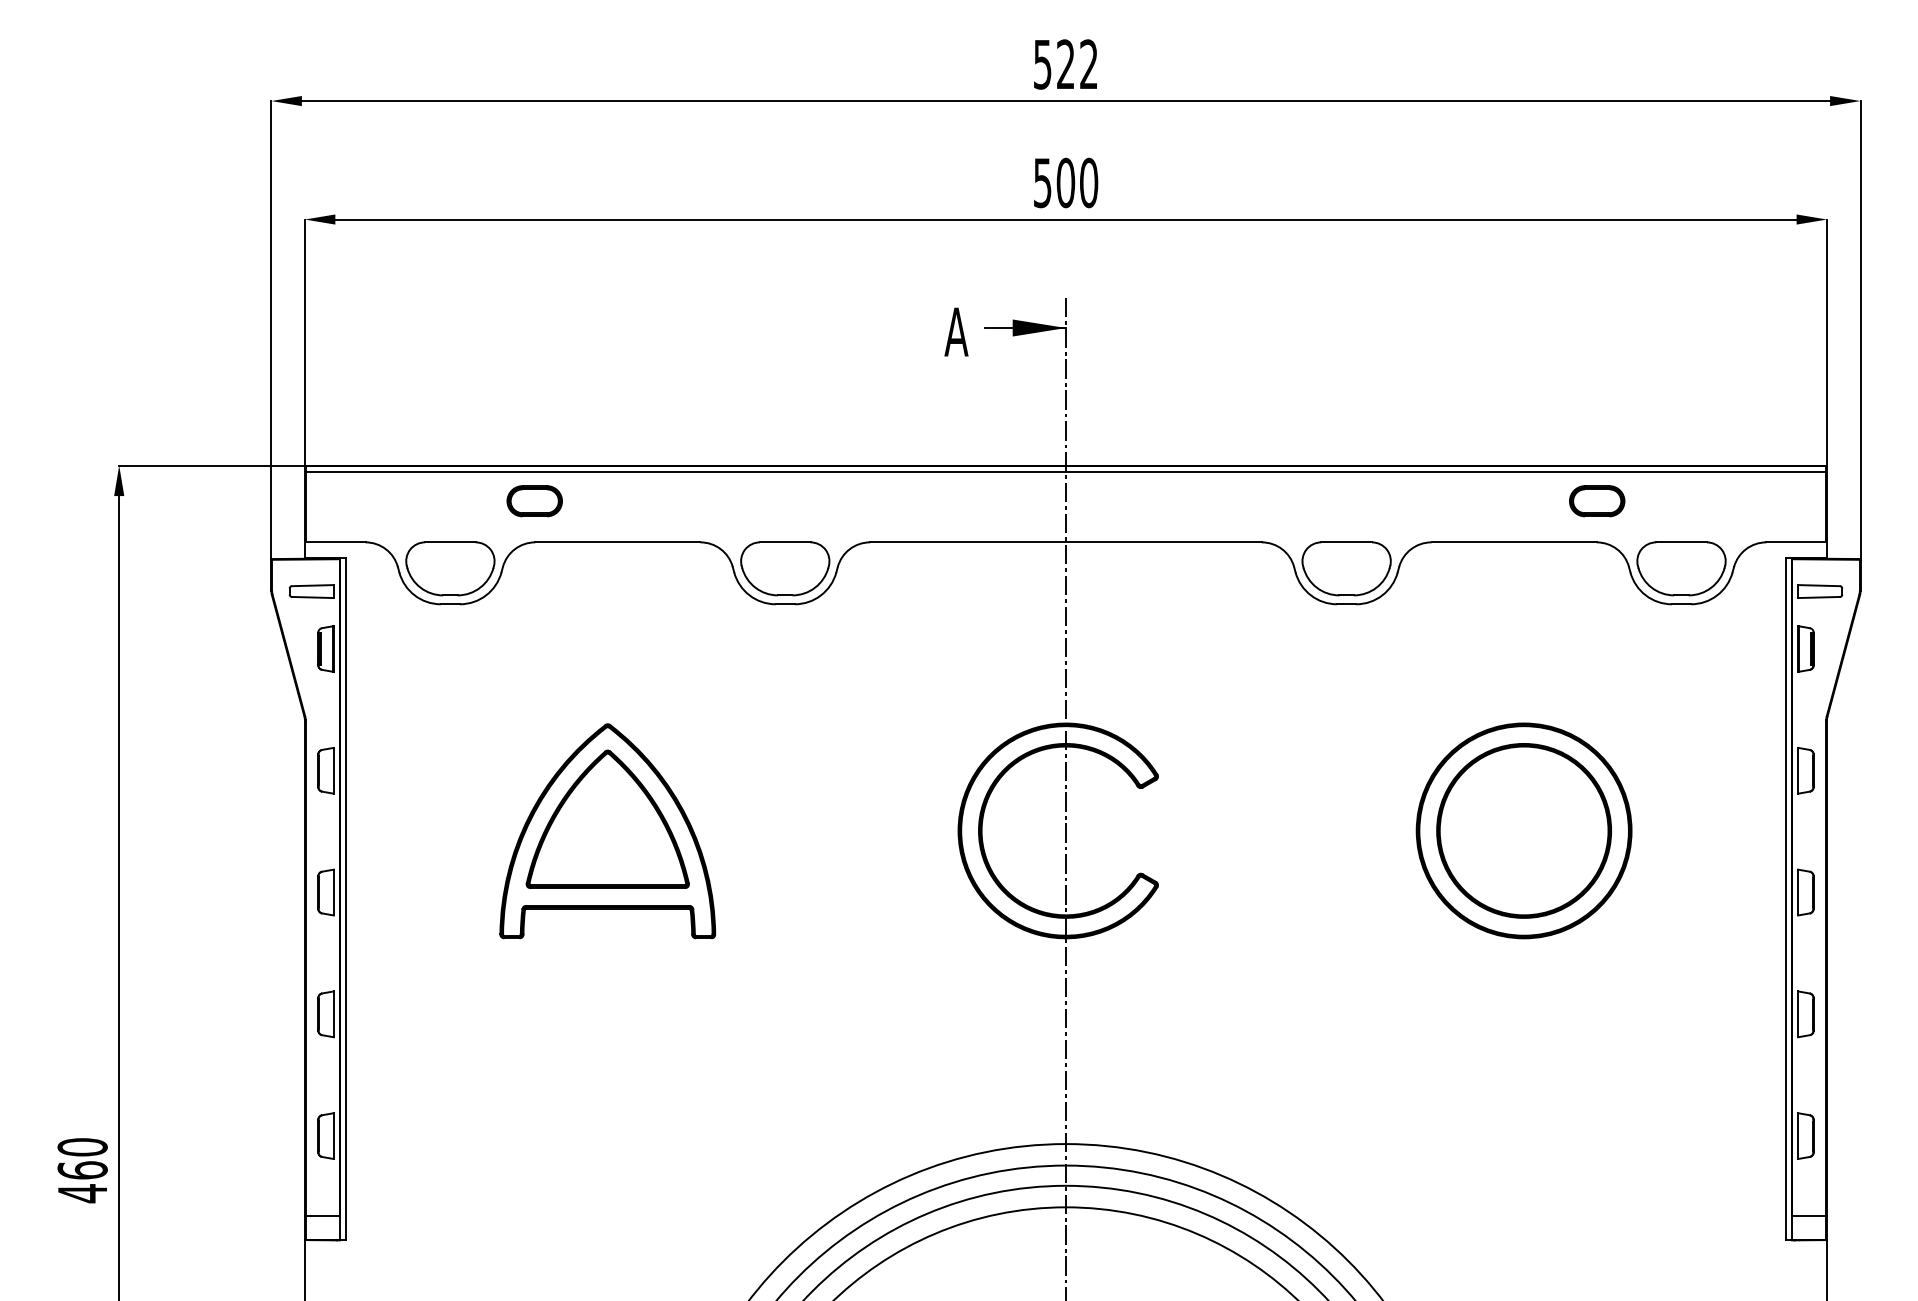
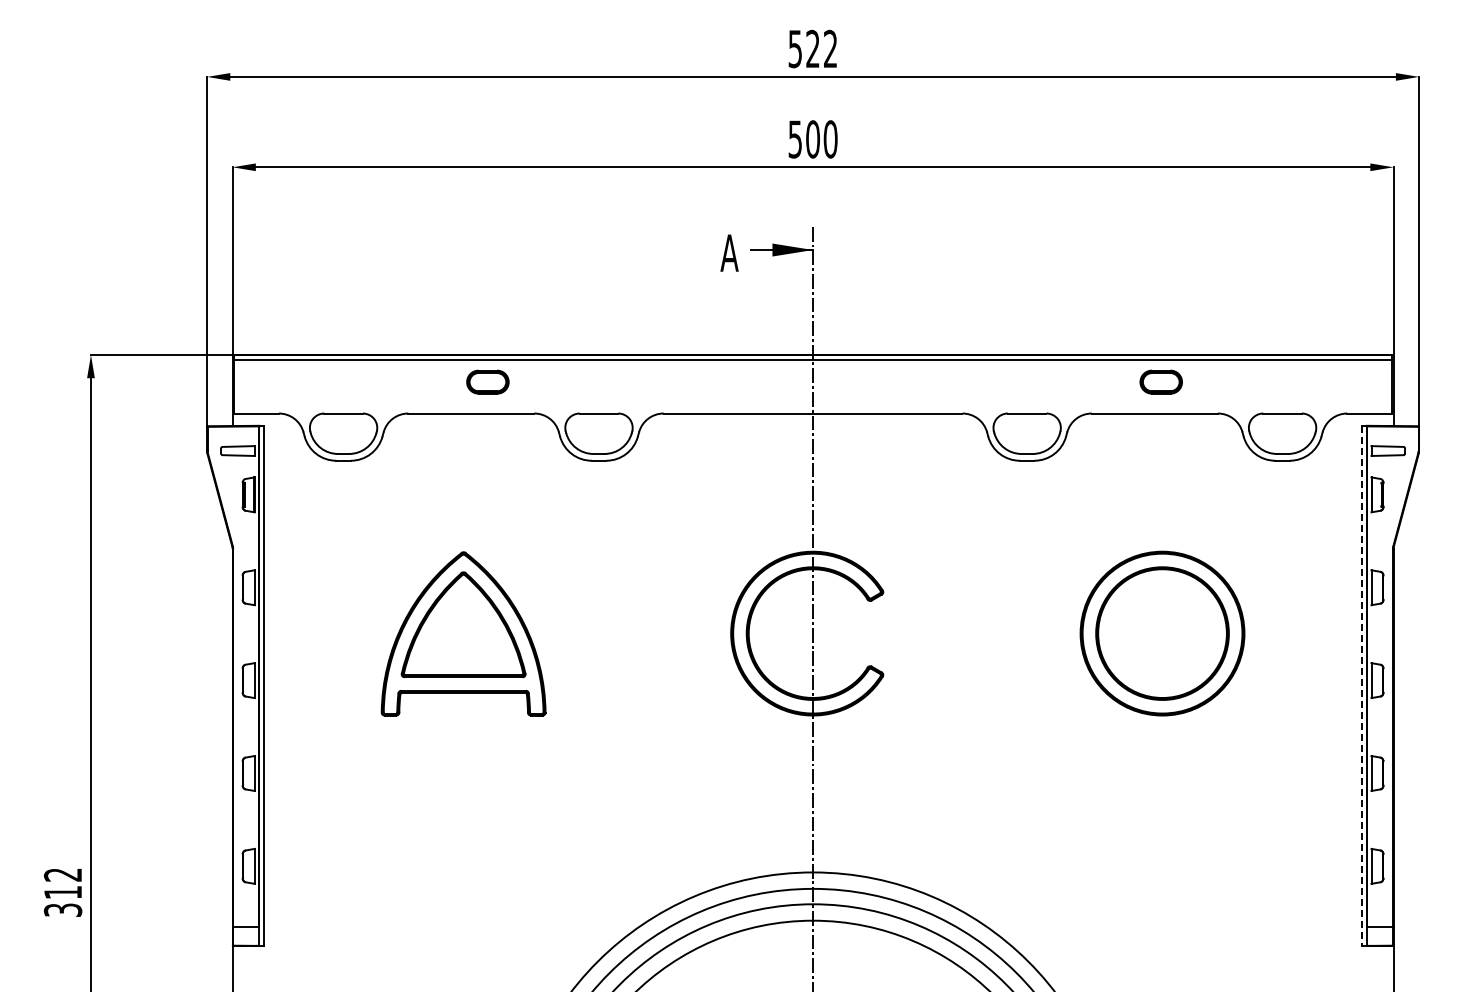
part: (534, 500) -> (487, 381), moved
part: (1596, 500) -> (1160, 381), moved
line: (1786, 900) -> (1362, 686), solid -> dashed
text: (83, 1170) -> (63, 892), 460 -> 312

